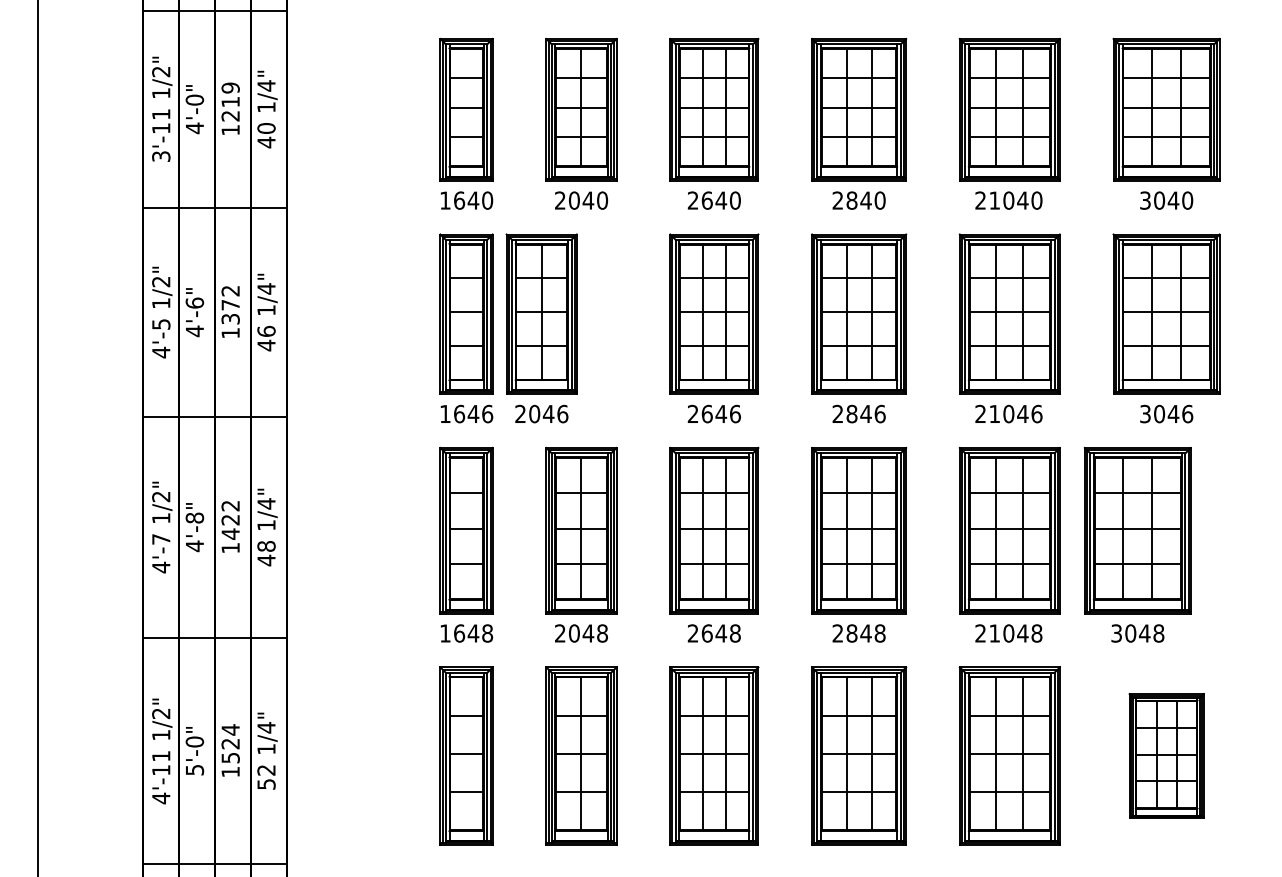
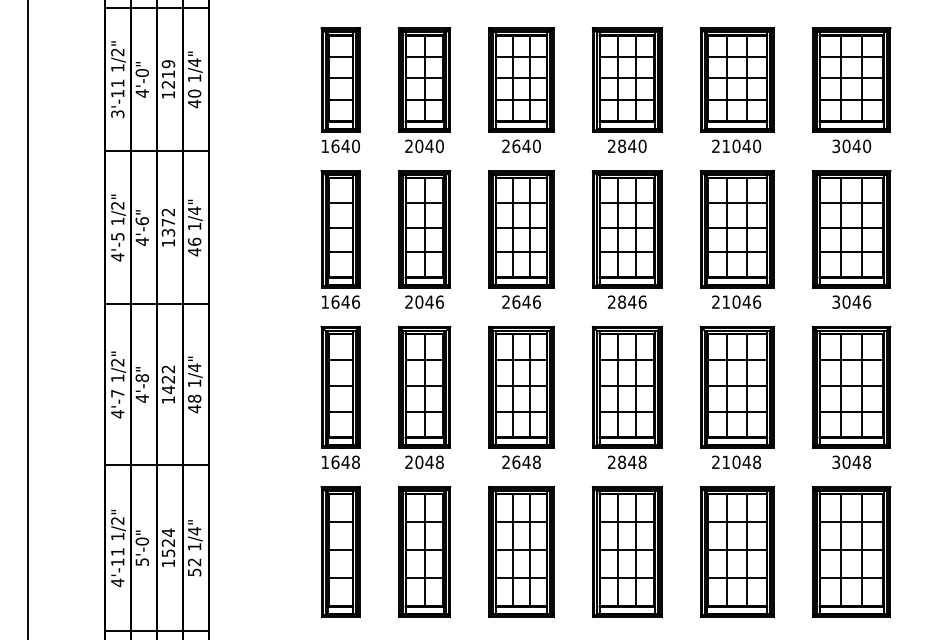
part: (541, 328) -> (424, 239), moved
part: (1137, 544) -> (851, 397), moved
part: (1166, 755) -> (851, 551), size x1.43

